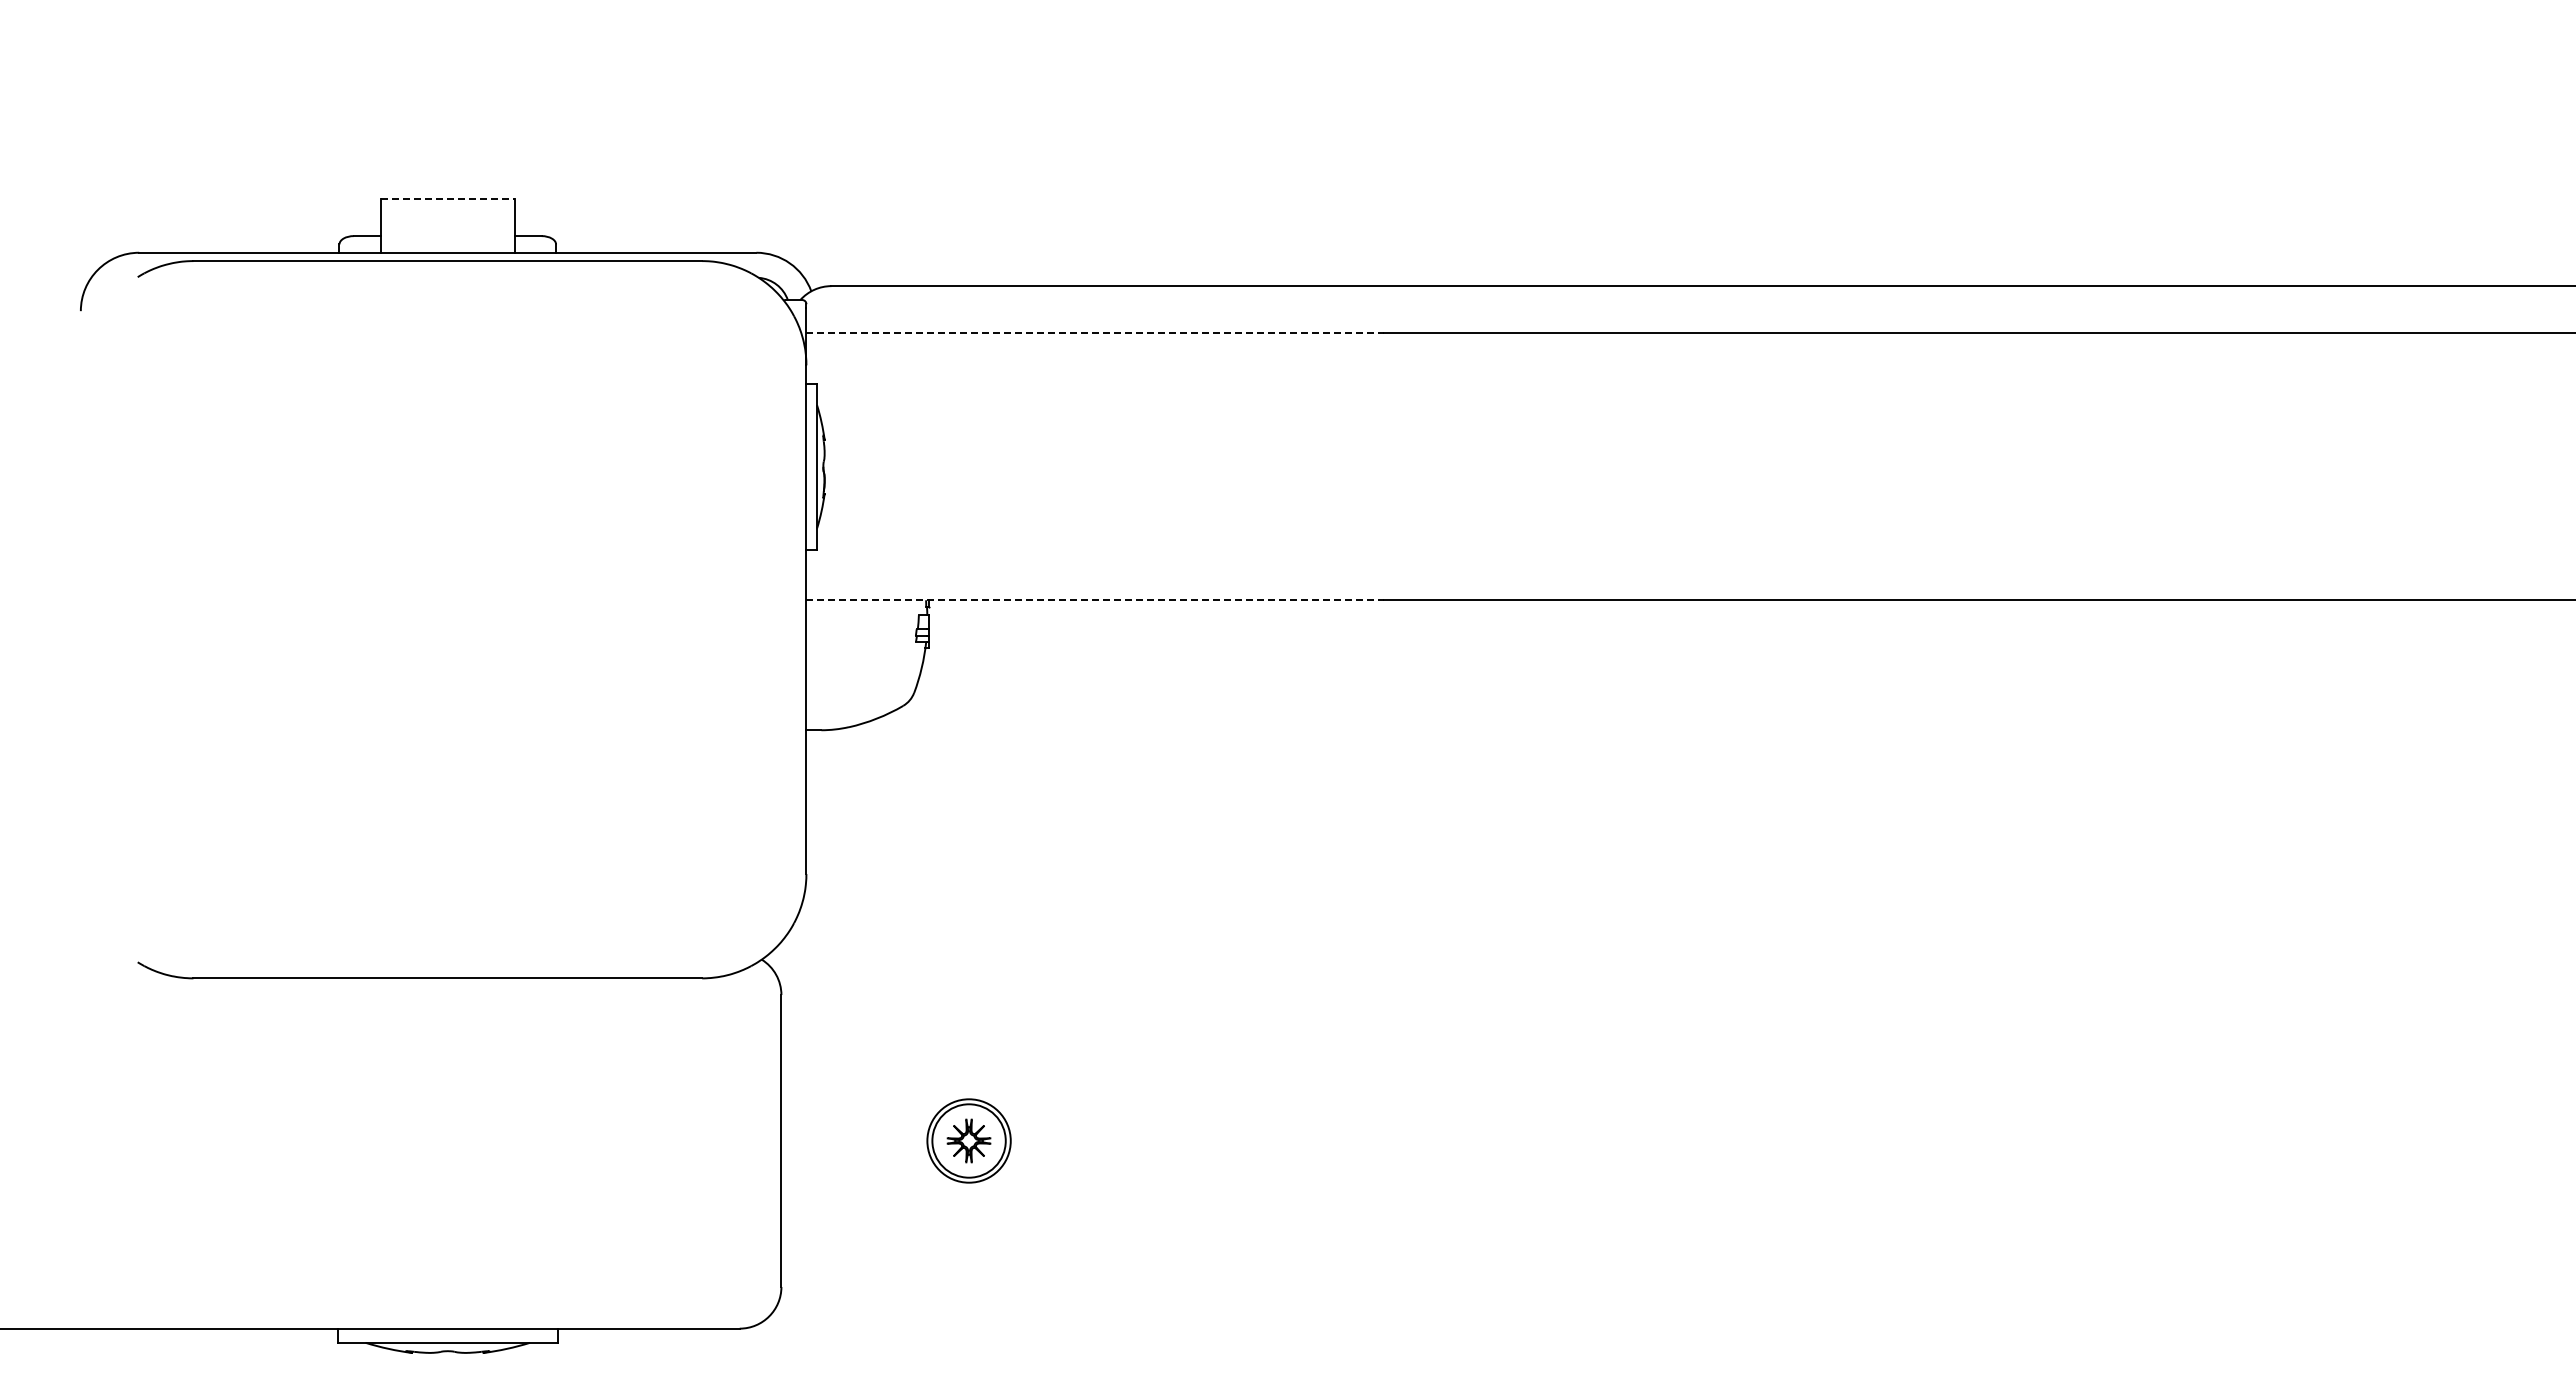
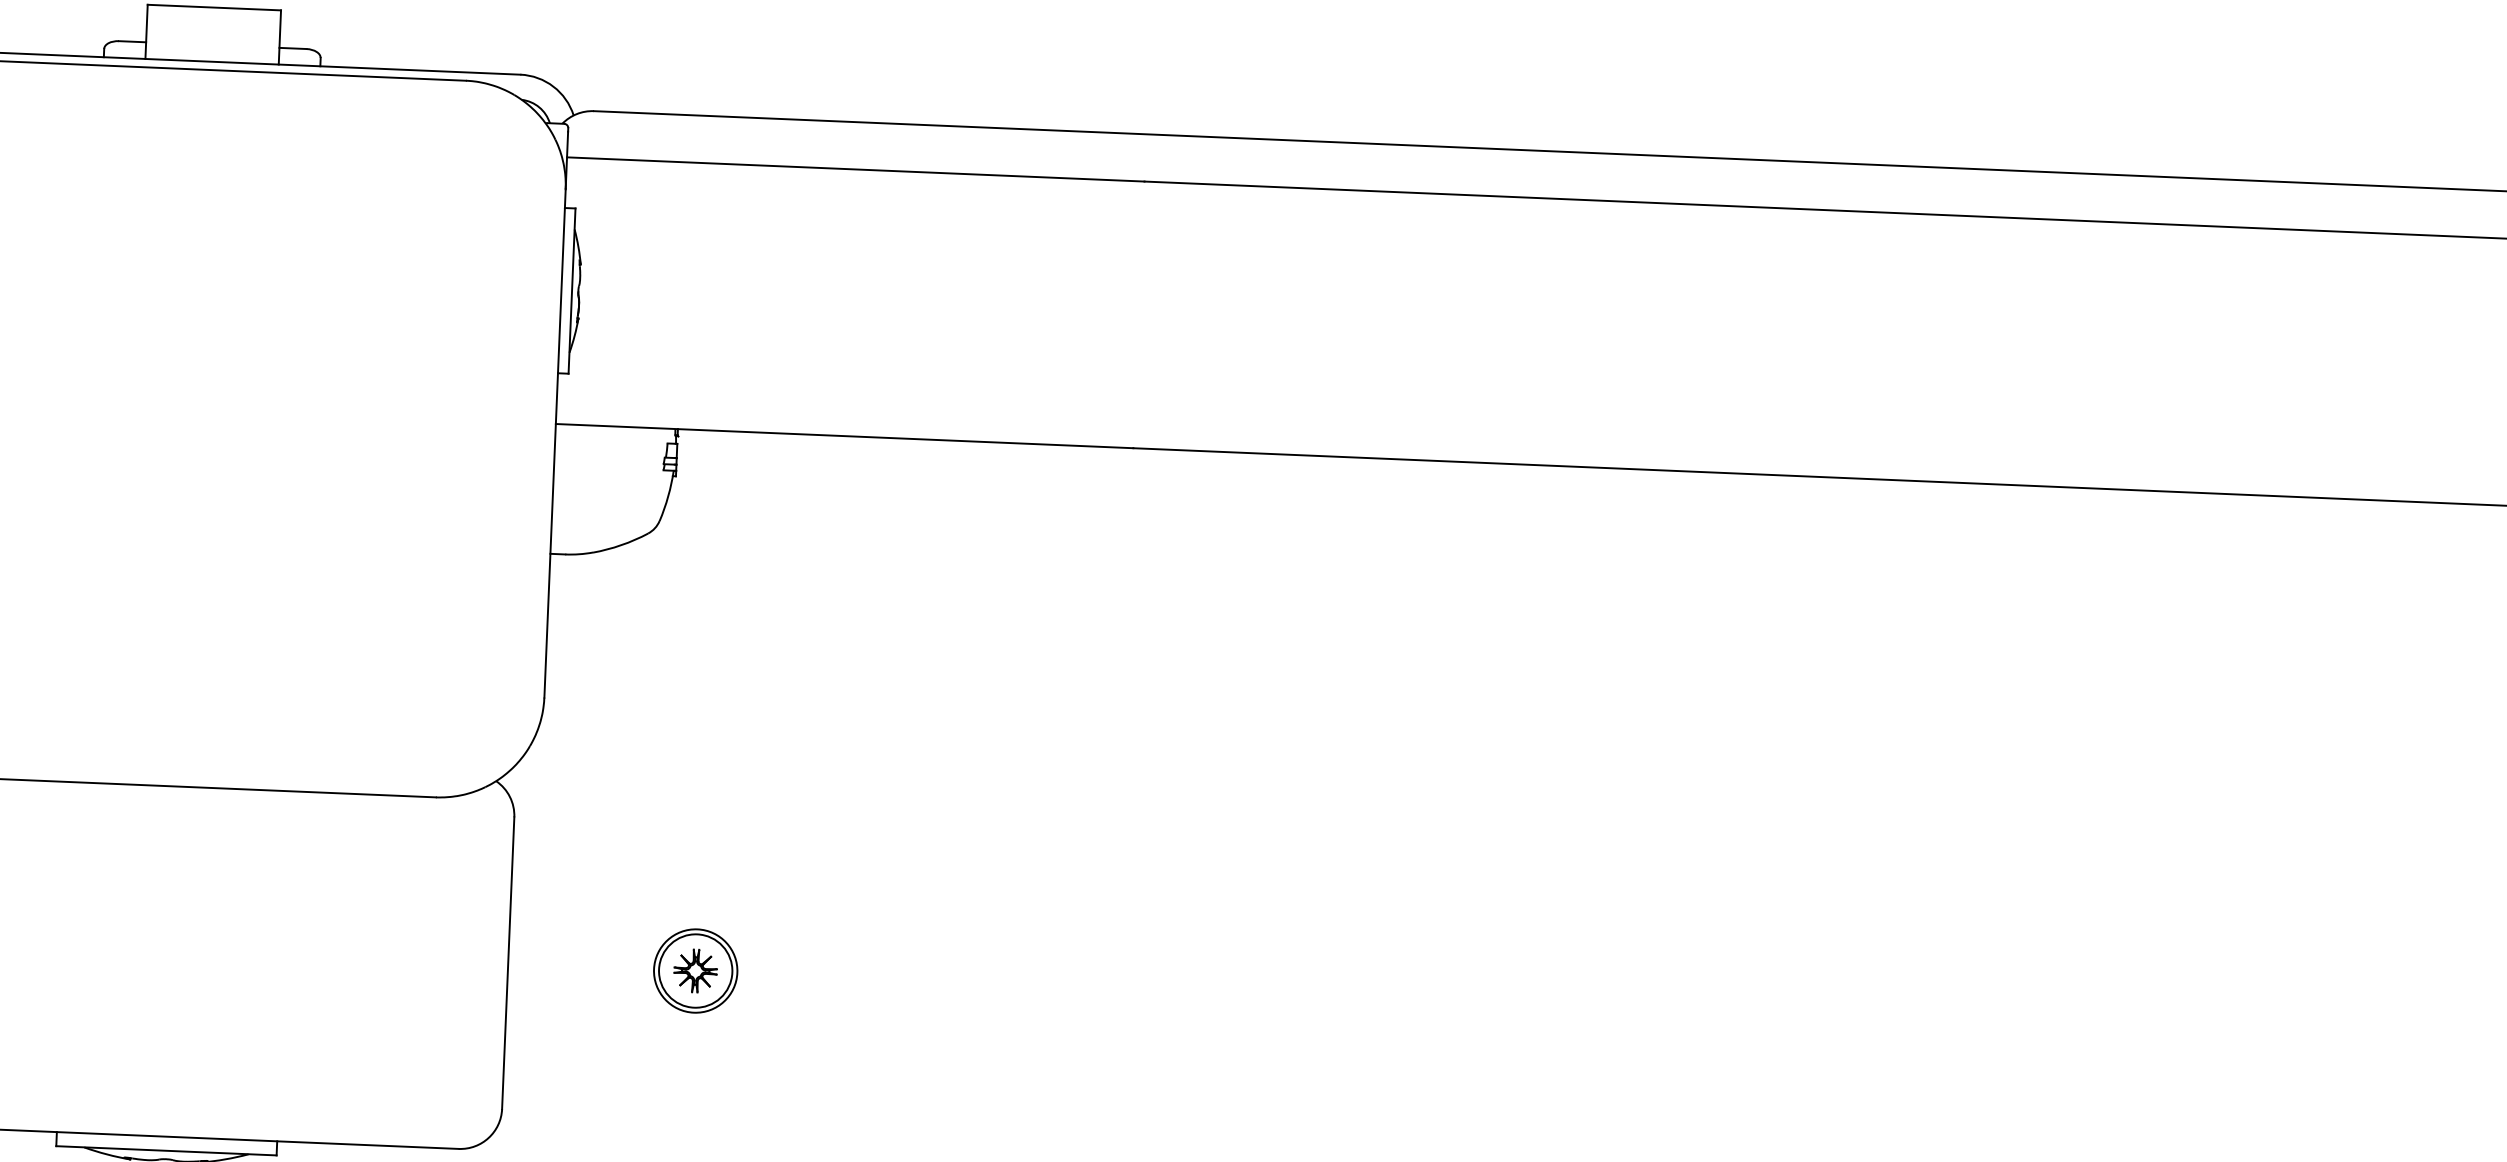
line: (447, 198) -> (214, 7), dashed -> solid
line: (1095, 333) -> (855, 169), dashed -> solid
line: (1095, 600) -> (844, 436), dashed -> solid

